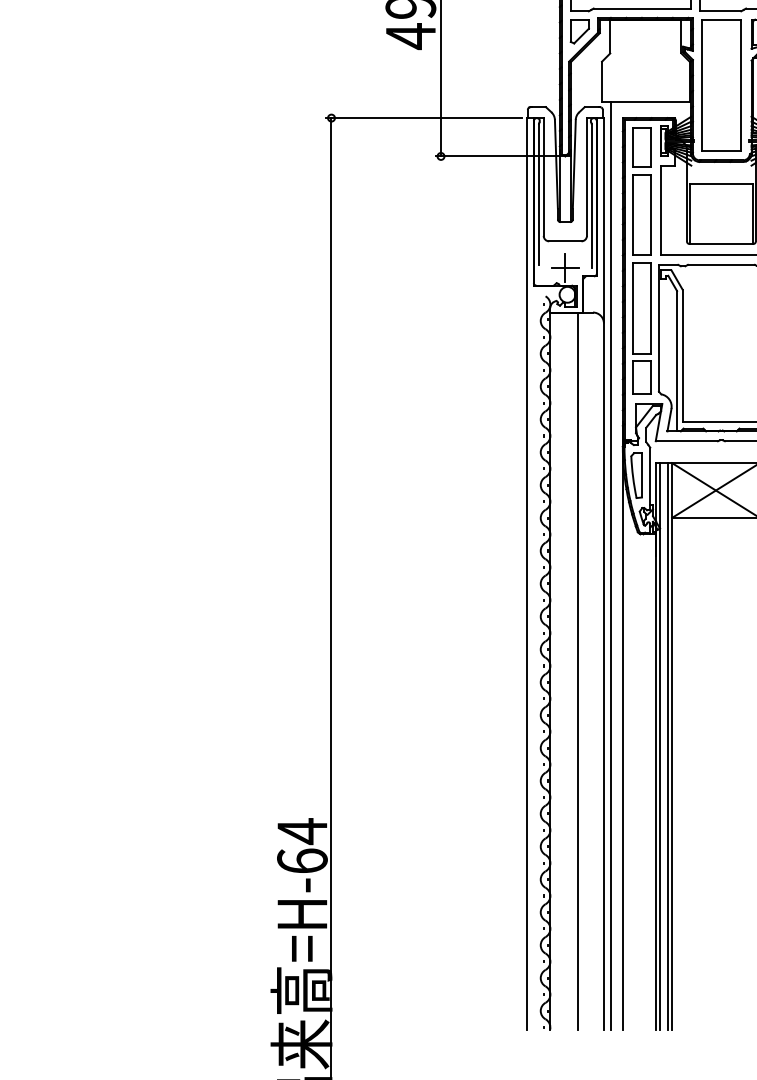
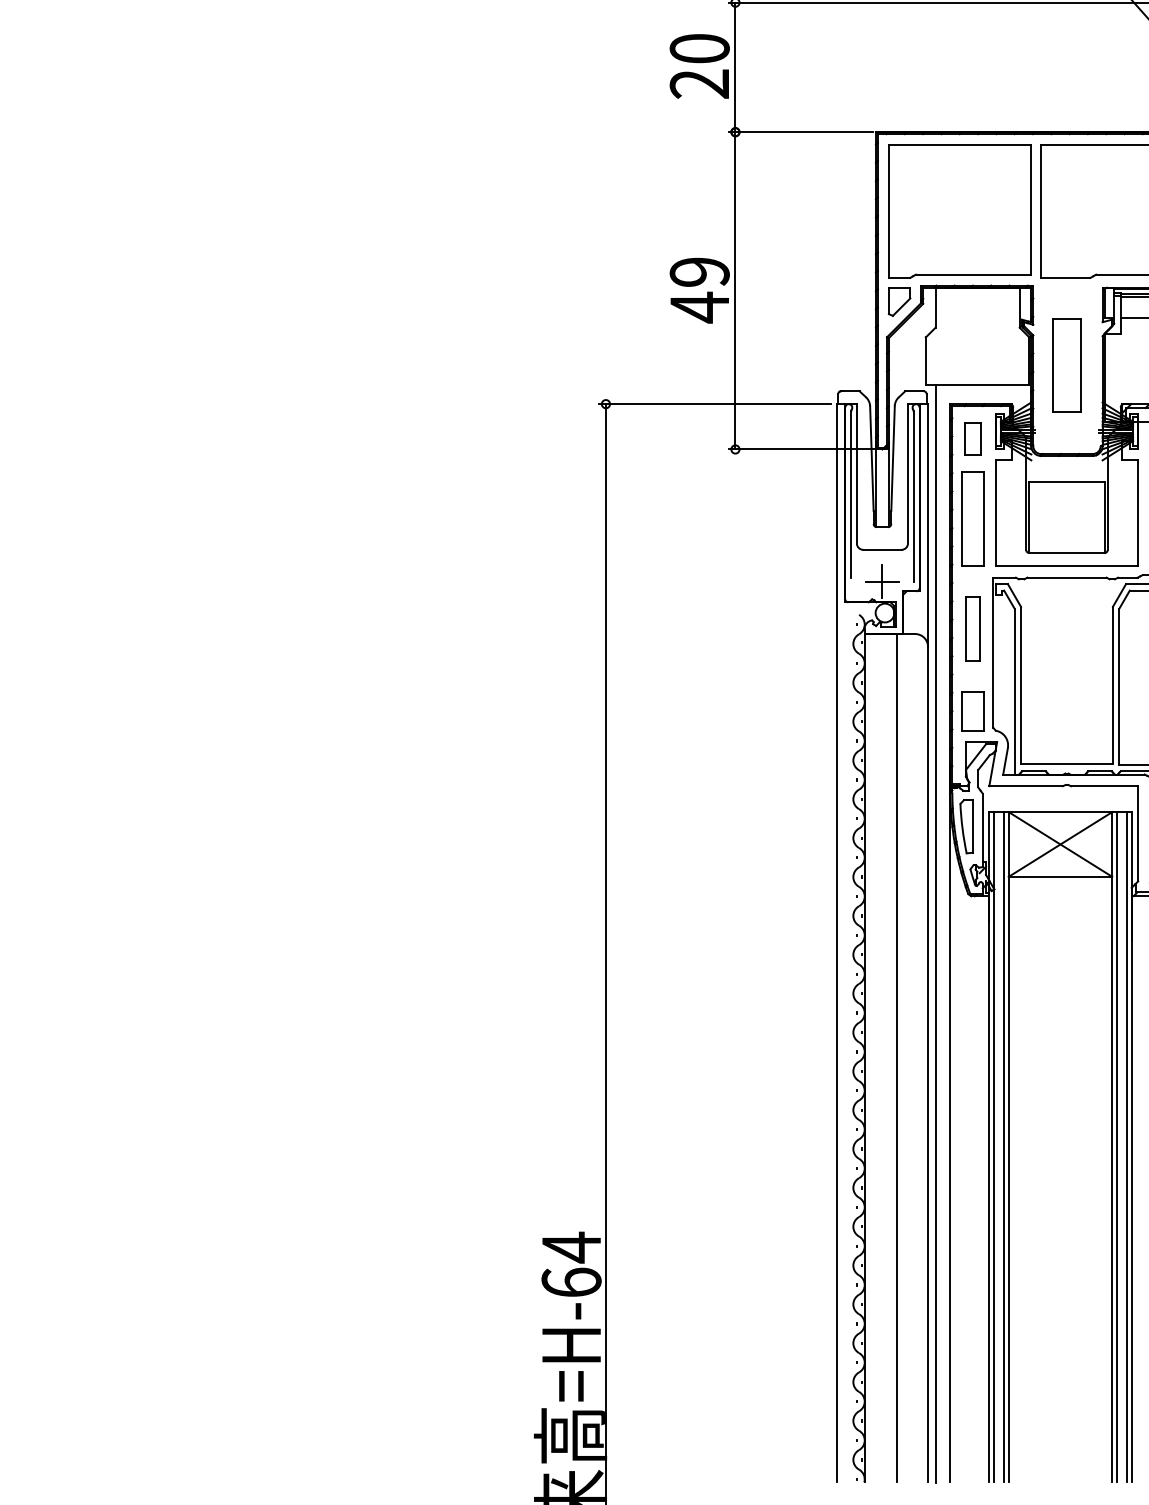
part: (721, 85) -> (1066, 365), size x0.6
part: (641, 147) -> (972, 438), size x0.7
part: (641, 307) -> (972, 628), size x0.6

